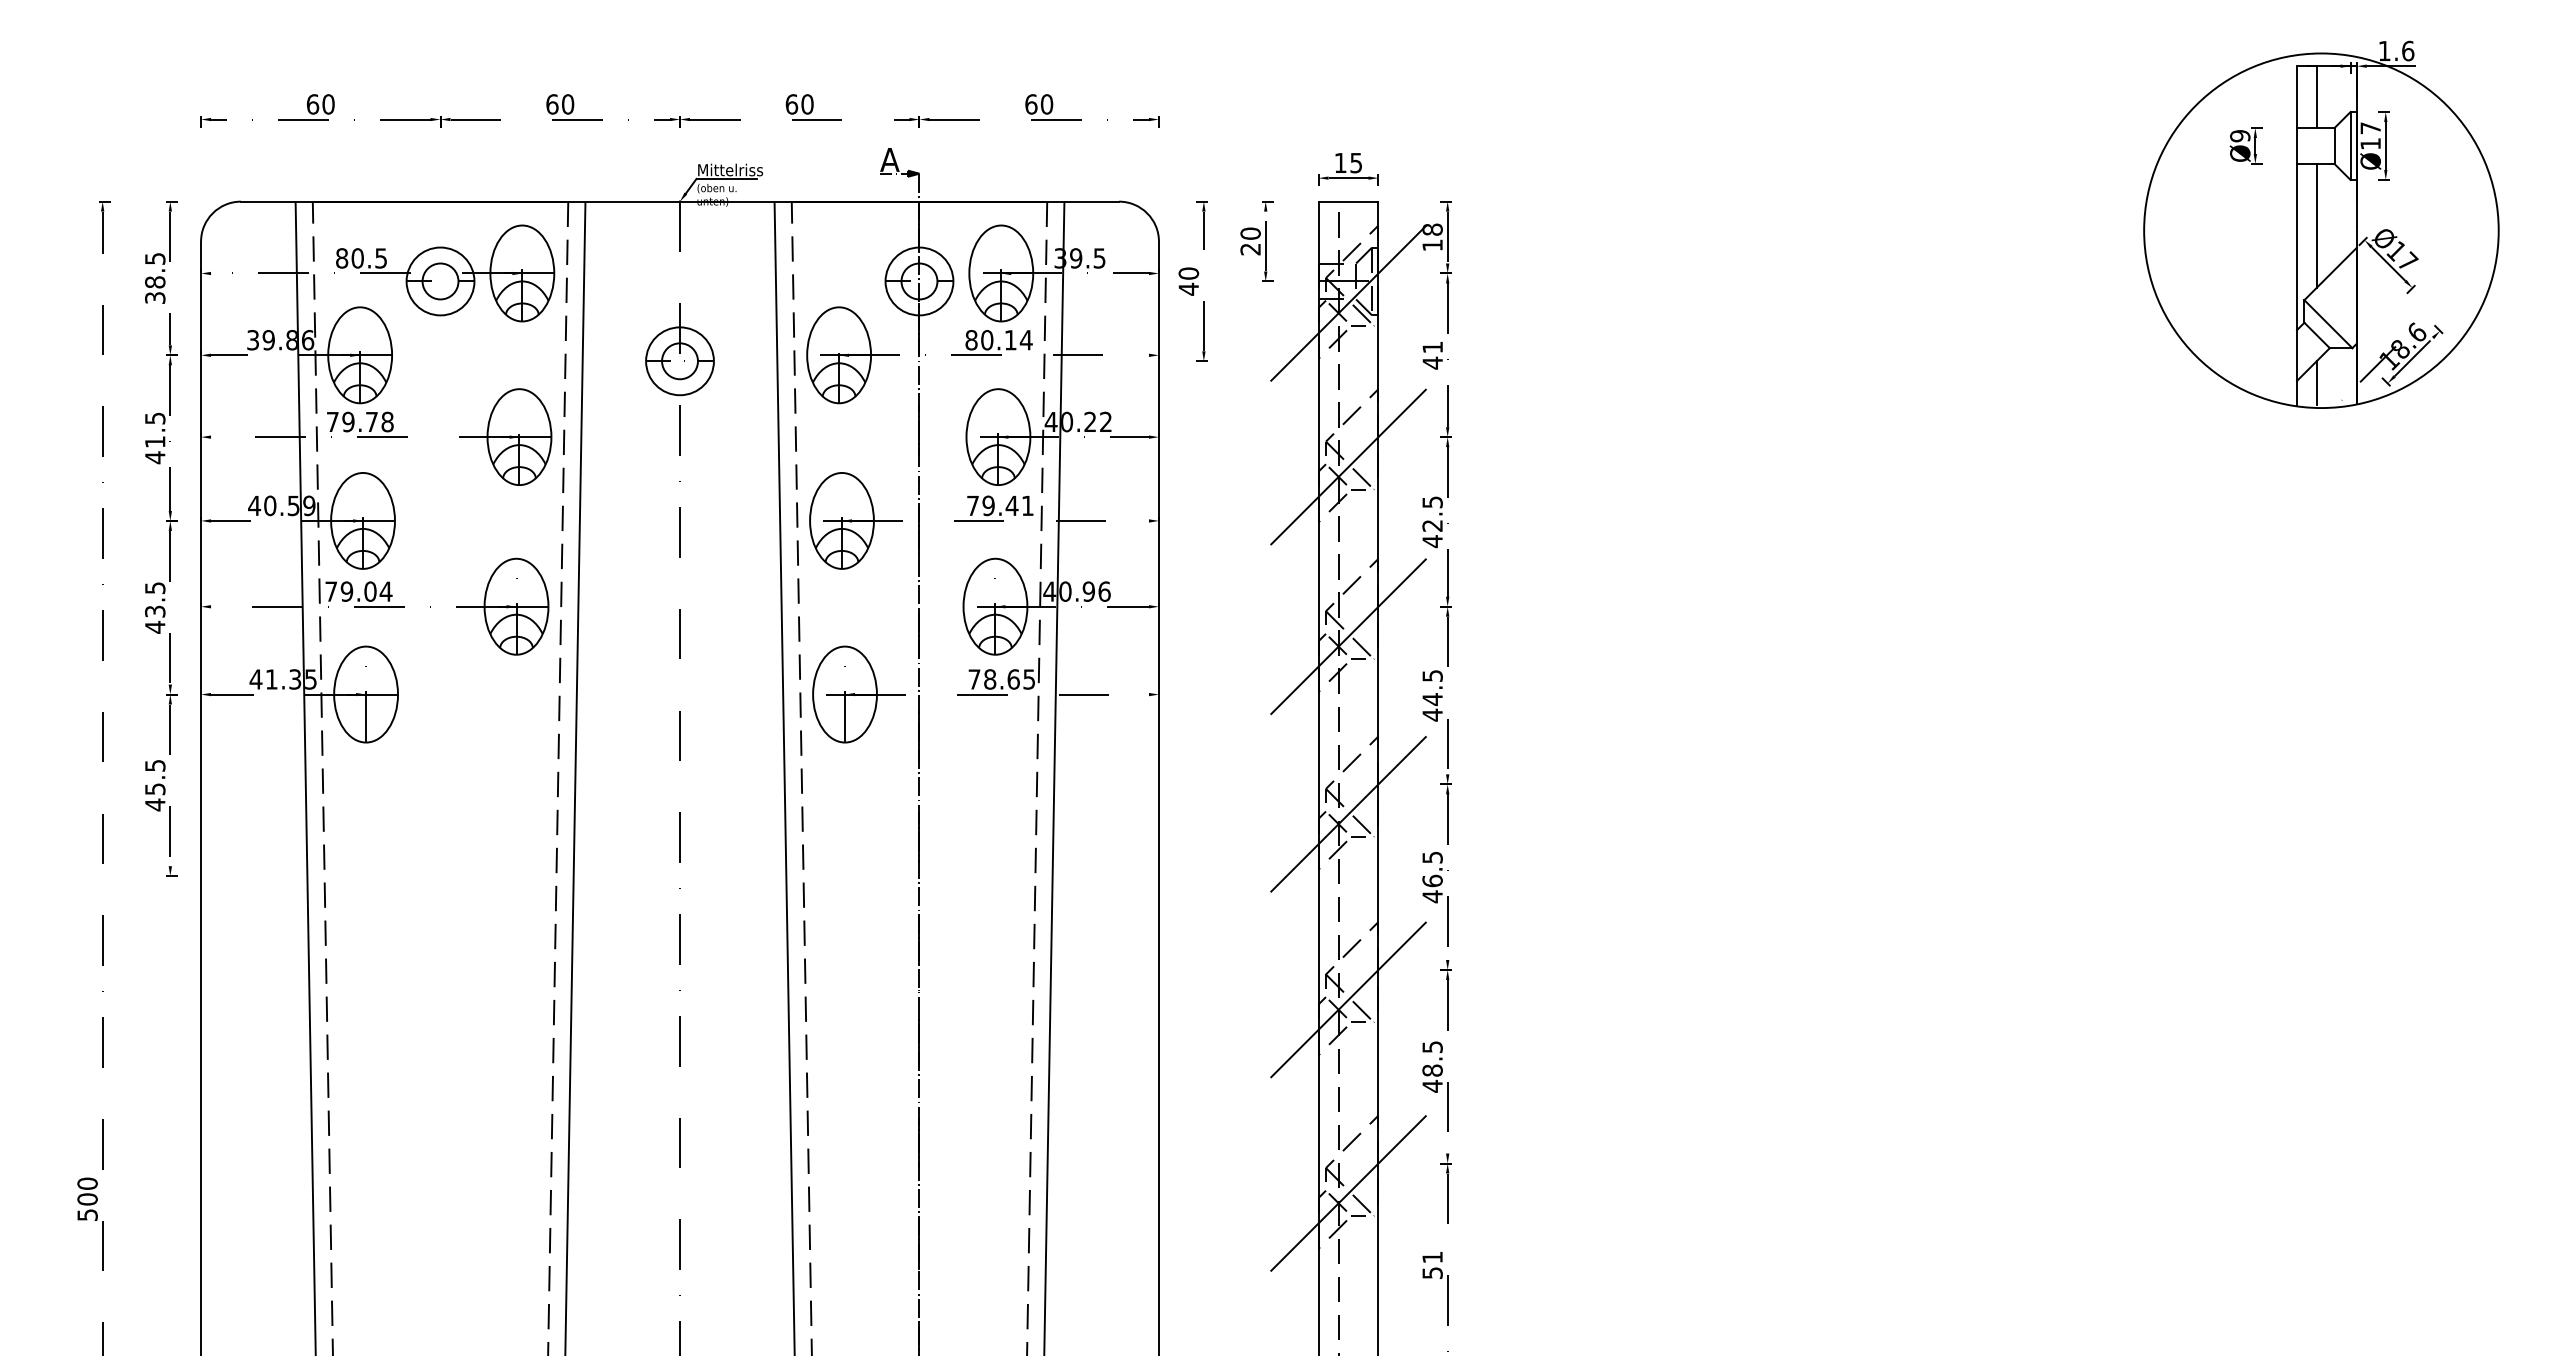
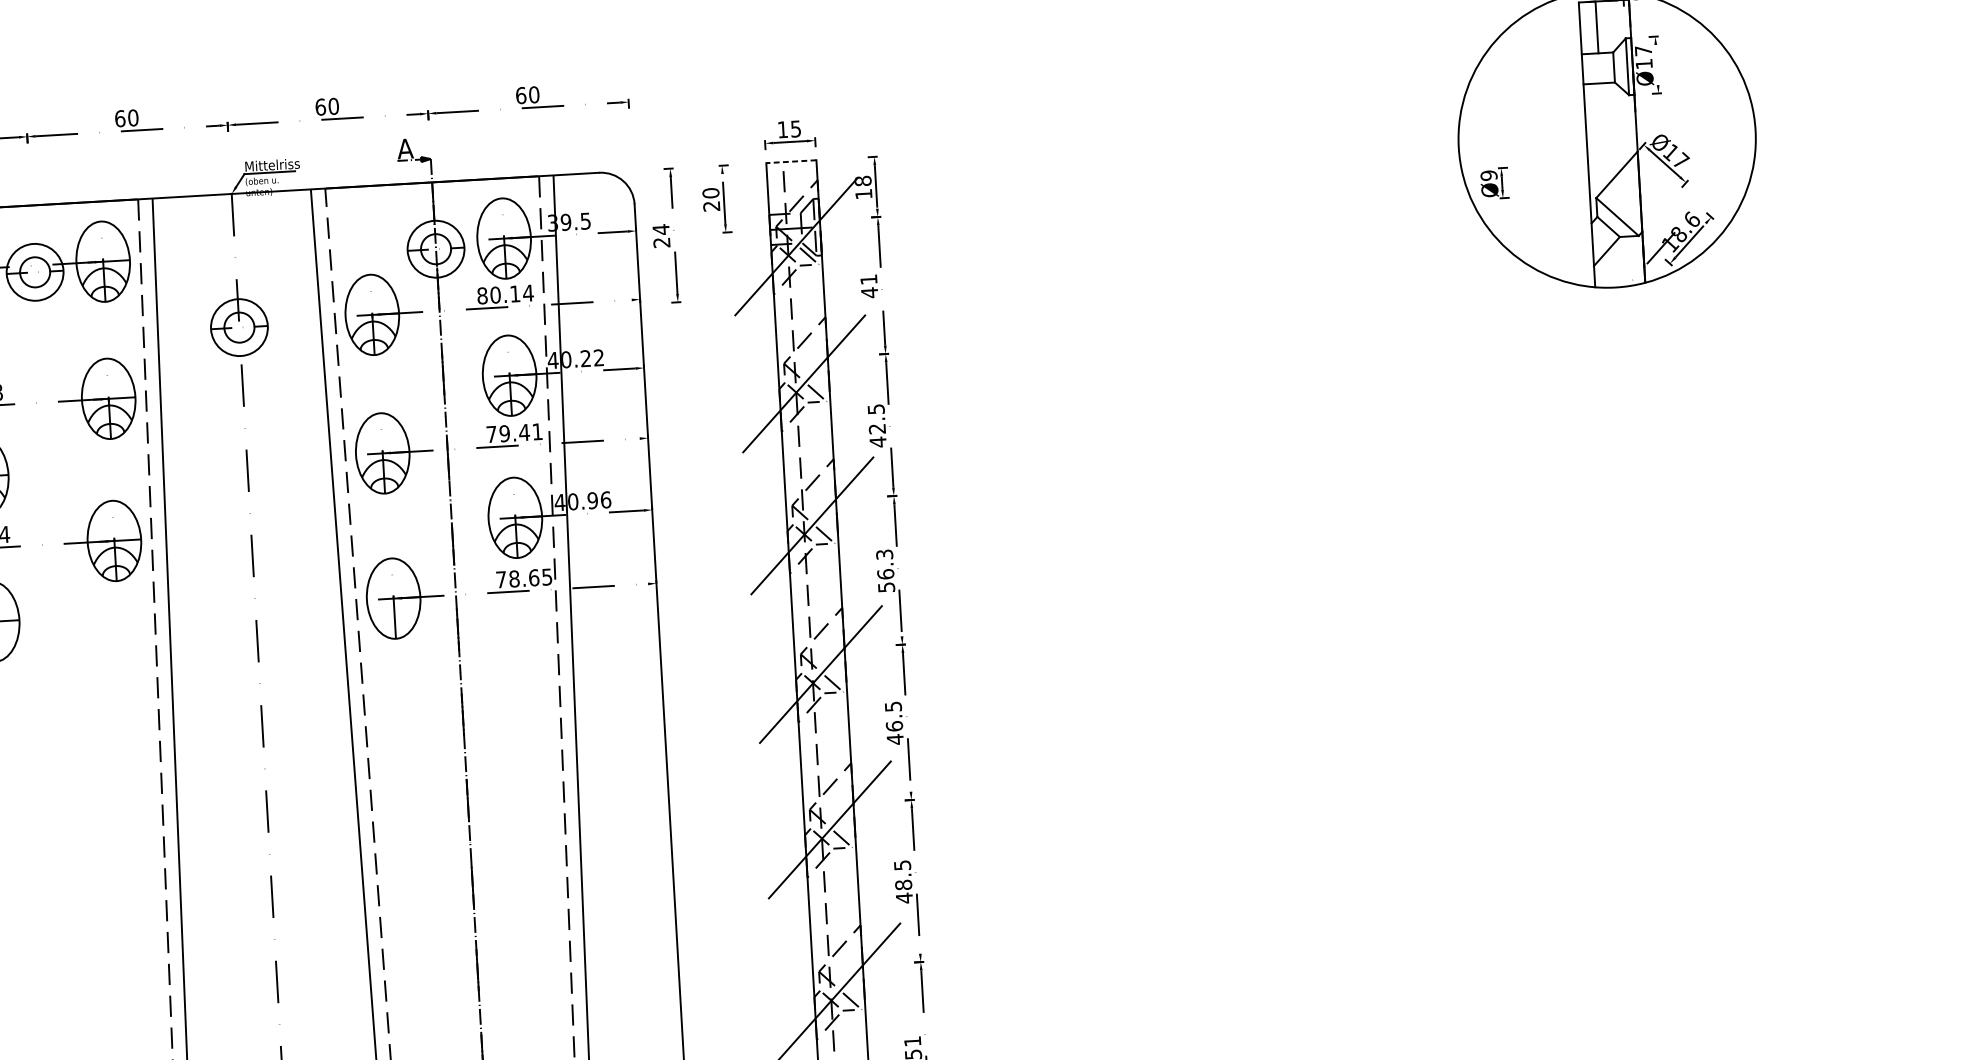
part: (2245, 145) -> (1493, 183), moved
line: (2385, 145) -> (1656, 64), removed
line: (1348, 201) -> (791, 161), solid -> dashed
line: (2316, 225) -> (1602, 134), removed
text: (1188, 281) -> (661, 236), 40 -> 24
line: (2316, 383) -> (1610, 267), removed
text: (1432, 695) -> (885, 571), 44.5 -> 56.3

